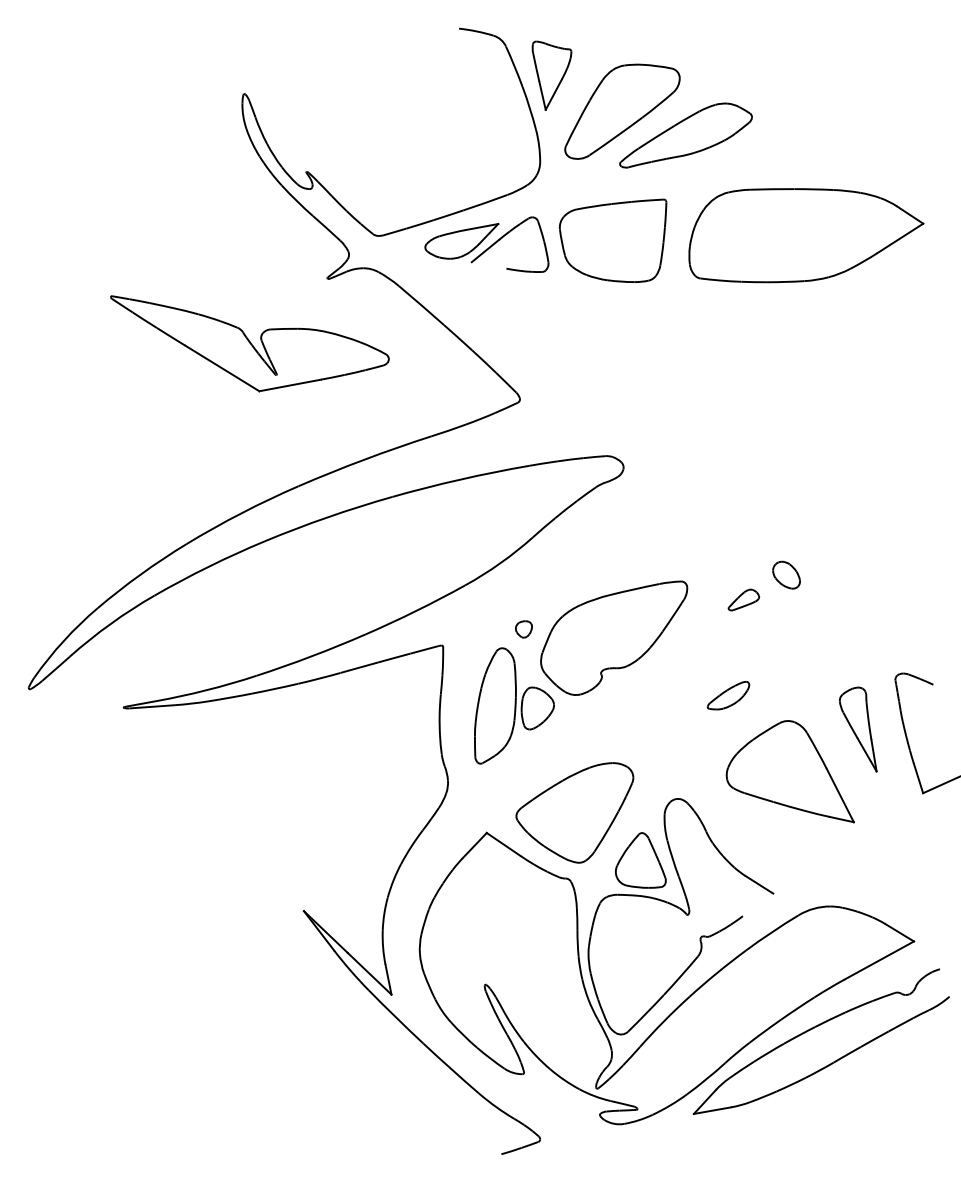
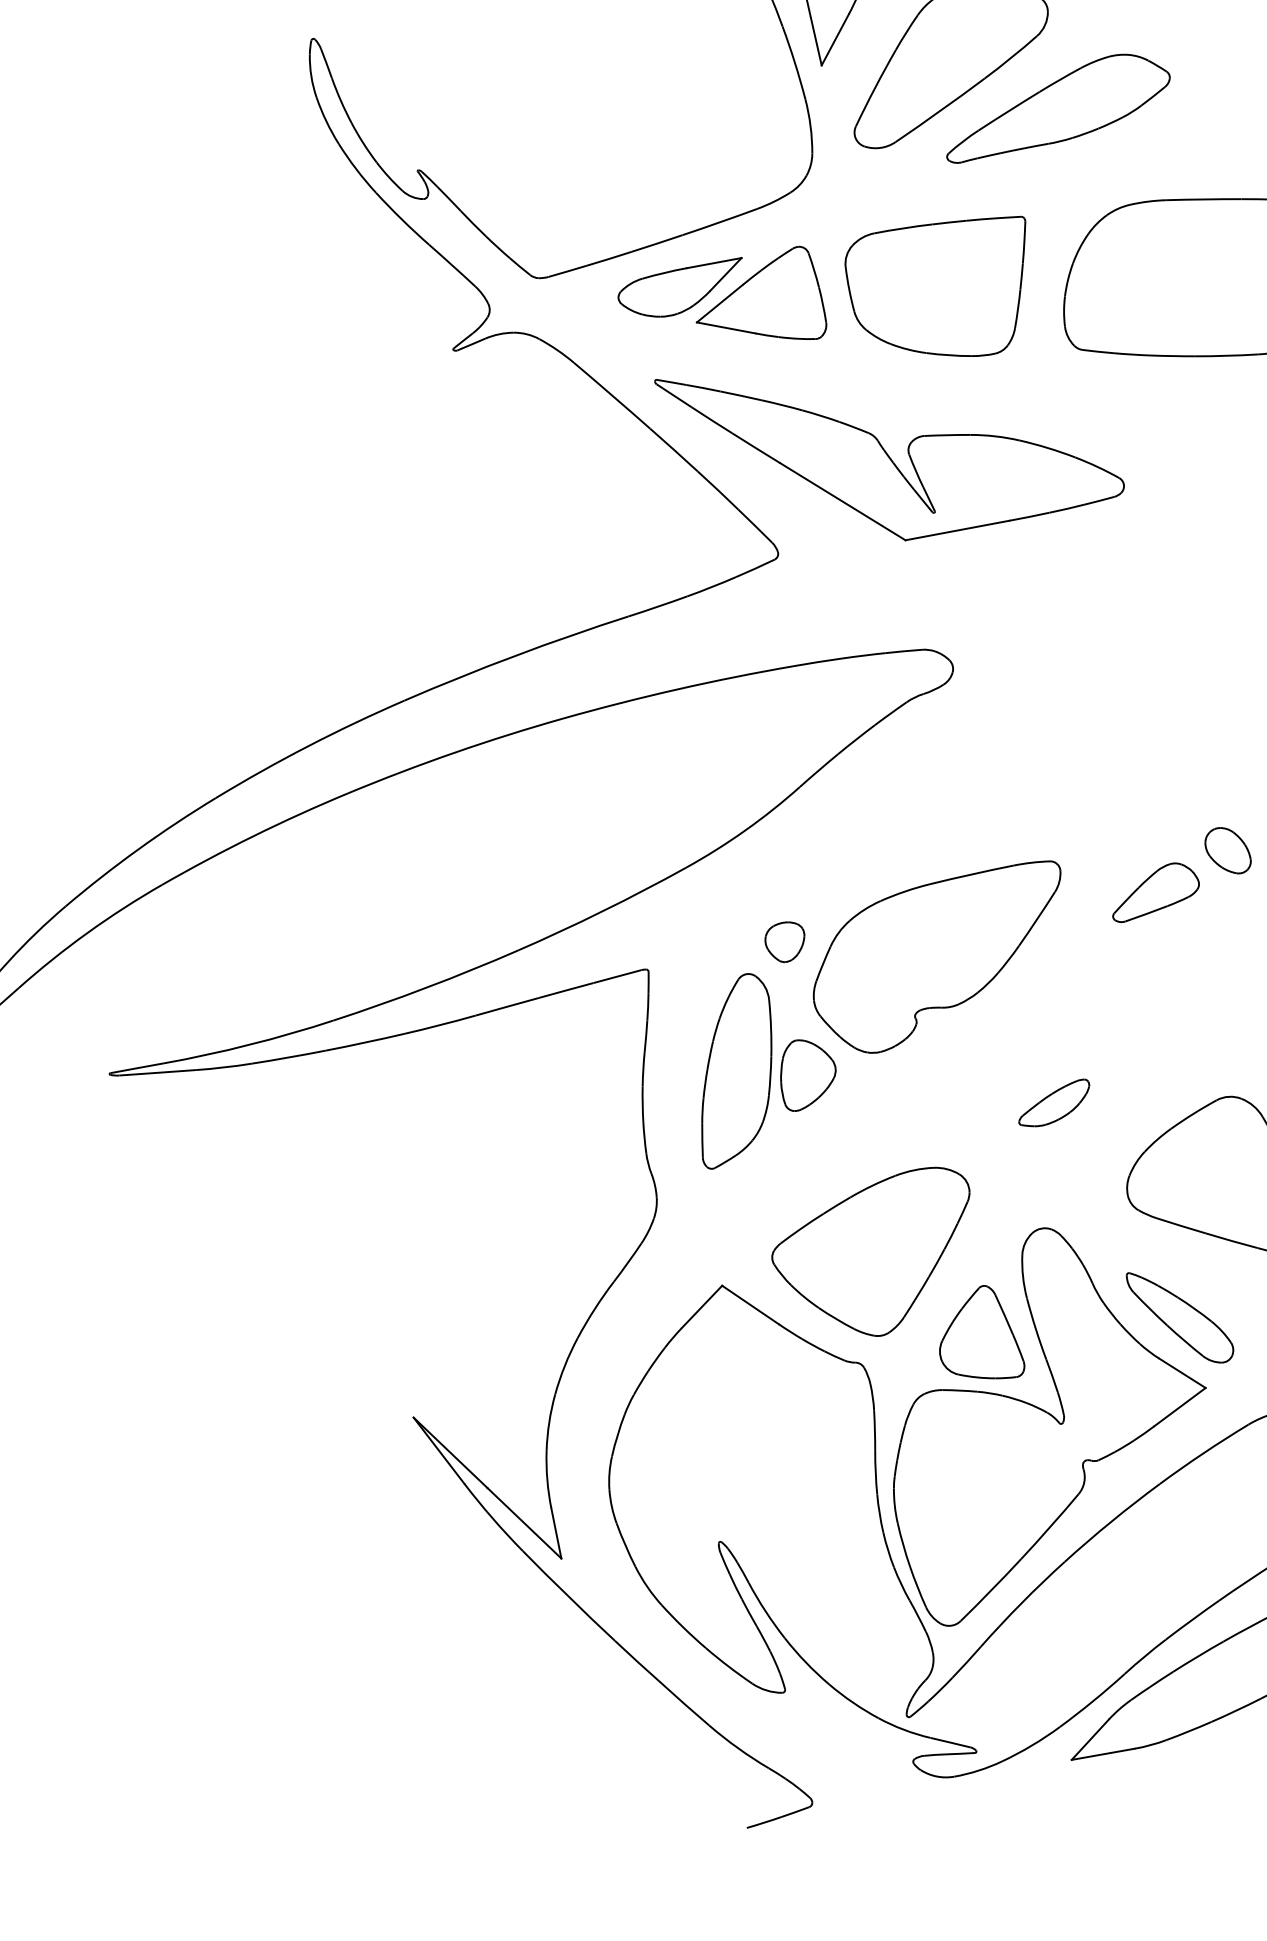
line: (488, 265) -> (725, 328), added
part: (249, 343) -> (888, 459), moved
part: (743, 599) -> (1155, 891), size x1.67
part: (523, 629) -> (784, 942), size x1.43
part: (728, 695) -> (1054, 1102), moved
part: (757, 851) -> (1179, 1316), added
line: (757, 904) -> (1179, 1406), added

